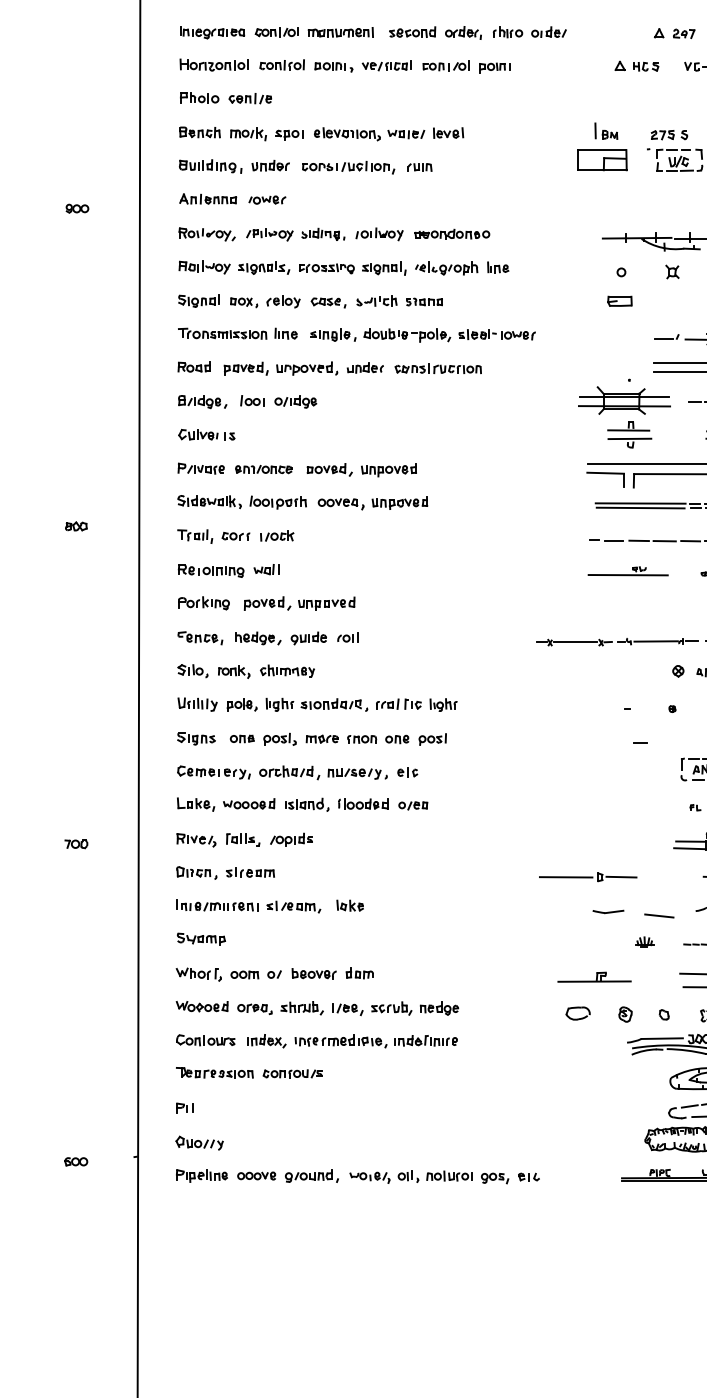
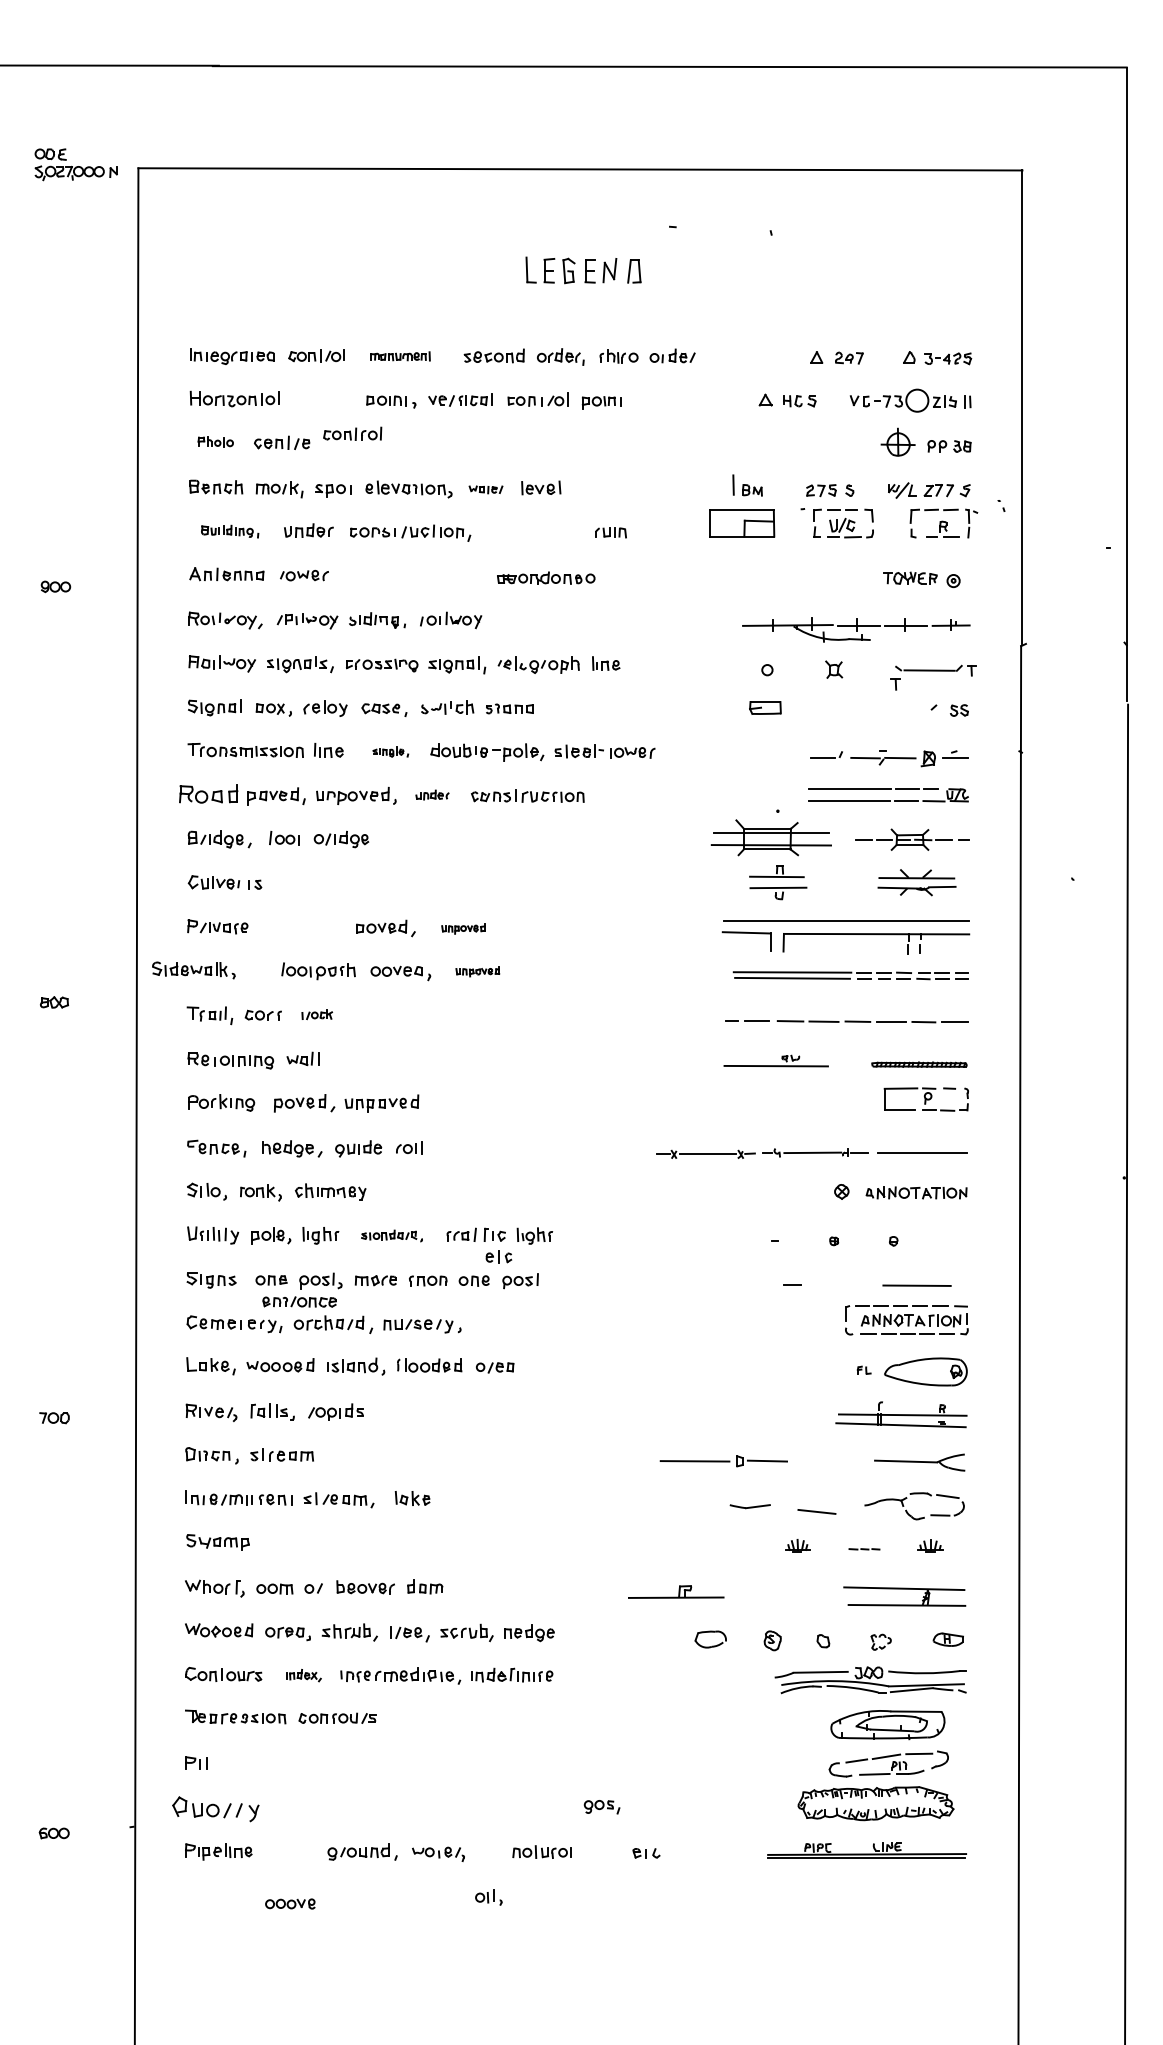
part: (340, 32) -> (400, 356), size x0.7
part: (282, 64) -> (352, 433), moved
part: (199, 97) -> (215, 441), size x0.7
part: (405, 134) -> (485, 489), size x0.7
part: (210, 166) -> (229, 531), size x0.7
part: (419, 167) -> (610, 532), moved
part: (452, 233) -> (546, 577), moved
part: (333, 334) -> (390, 751), size x0.6
part: (194, 366) -> (208, 793), size x1.4
part: (365, 367) -> (432, 794), size x0.7
part: (263, 469) -> (299, 1301), moved
part: (389, 469) -> (463, 928), size x0.6
part: (209, 502) -> (193, 970), moved
part: (399, 502) -> (477, 971), size x0.6
part: (277, 535) -> (317, 1014), size x0.7
part: (334, 704) -> (391, 1235), size x0.7
part: (407, 771) -> (498, 1256), moved
part: (594, 976) -> (676, 1591), moved
part: (266, 1041) -> (303, 1675), size x0.7
part: (199, 1142) -> (215, 1808), size x1.4
part: (256, 1175) -> (290, 1903), moved
part: (408, 1176) -> (488, 1897), moved
part: (494, 1178) -> (601, 1807), moved

